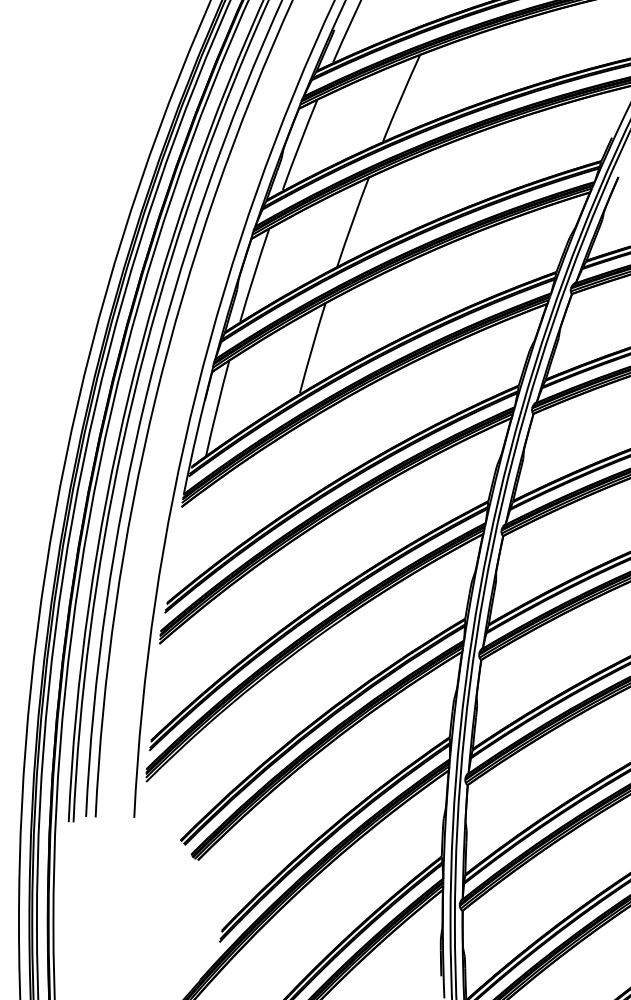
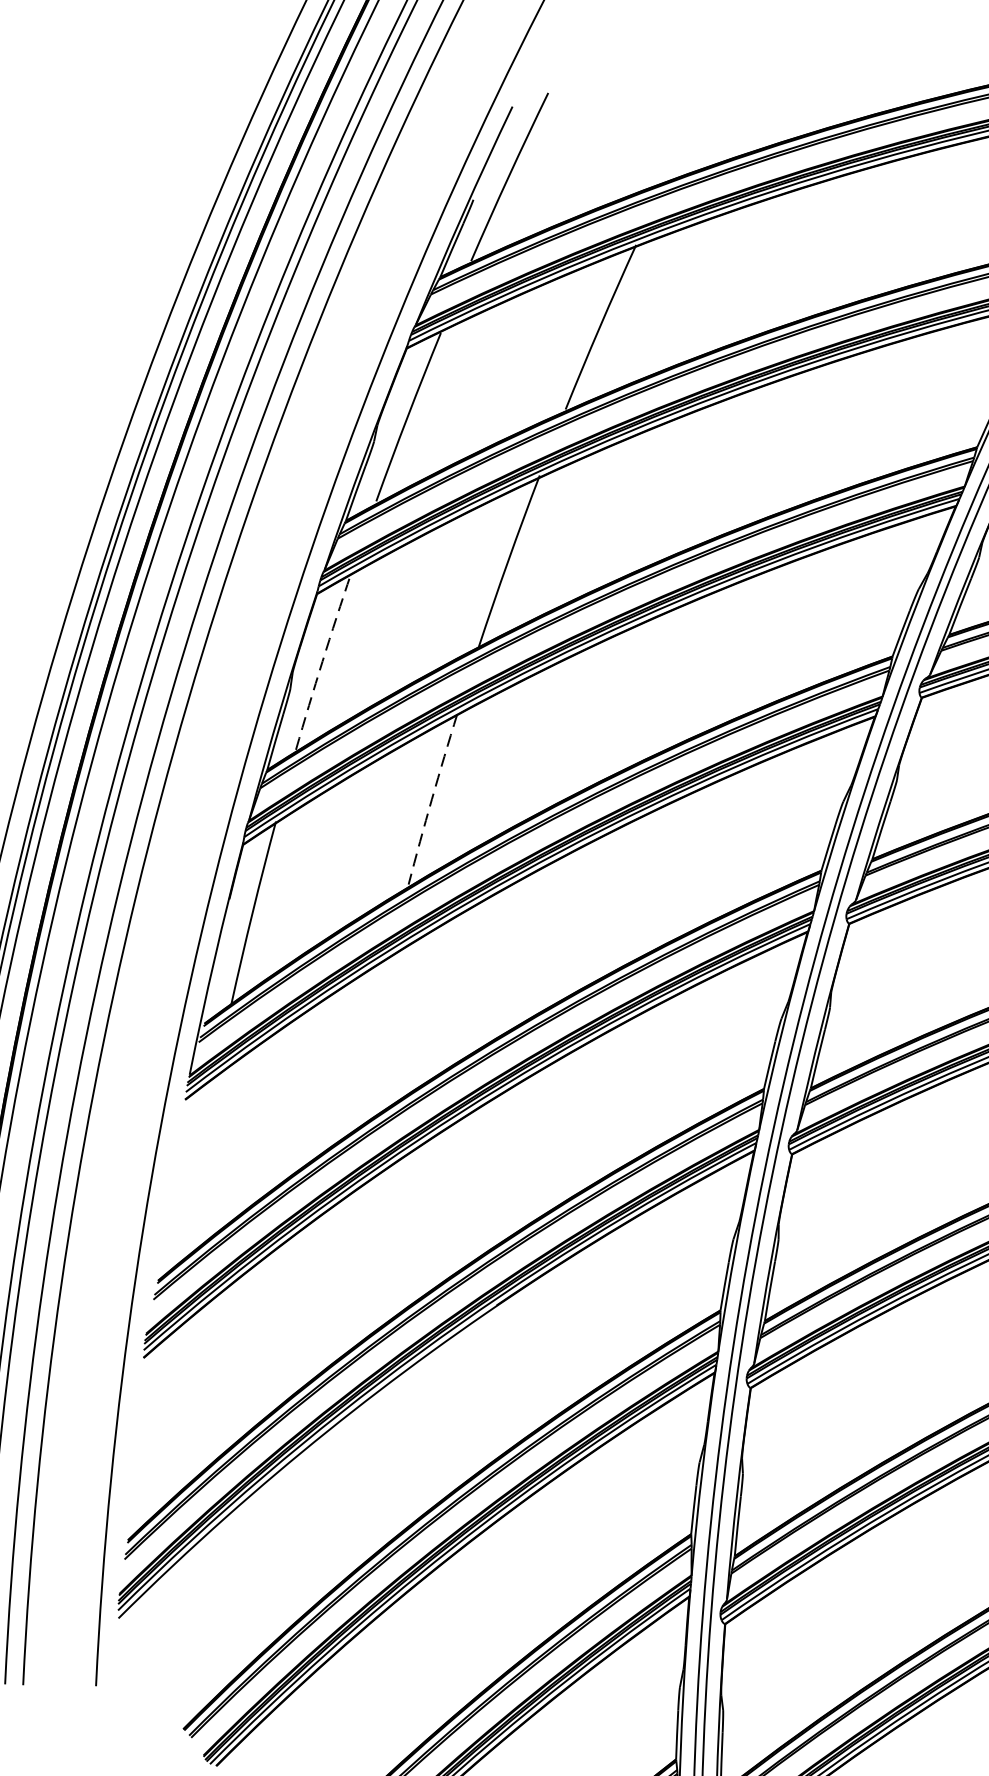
arc: (254, 274) -> (322, 661), solid -> dashed
arc: (312, 347) -> (432, 798), solid -> dashed

